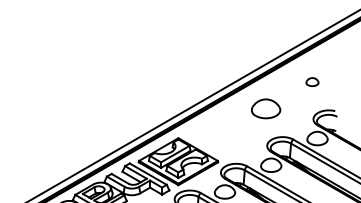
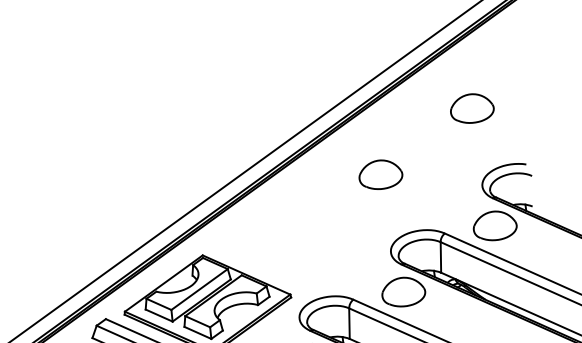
part: (312, 81) -> (472, 107), size x1.67
part: (266, 108) -> (381, 173), size x0.71

